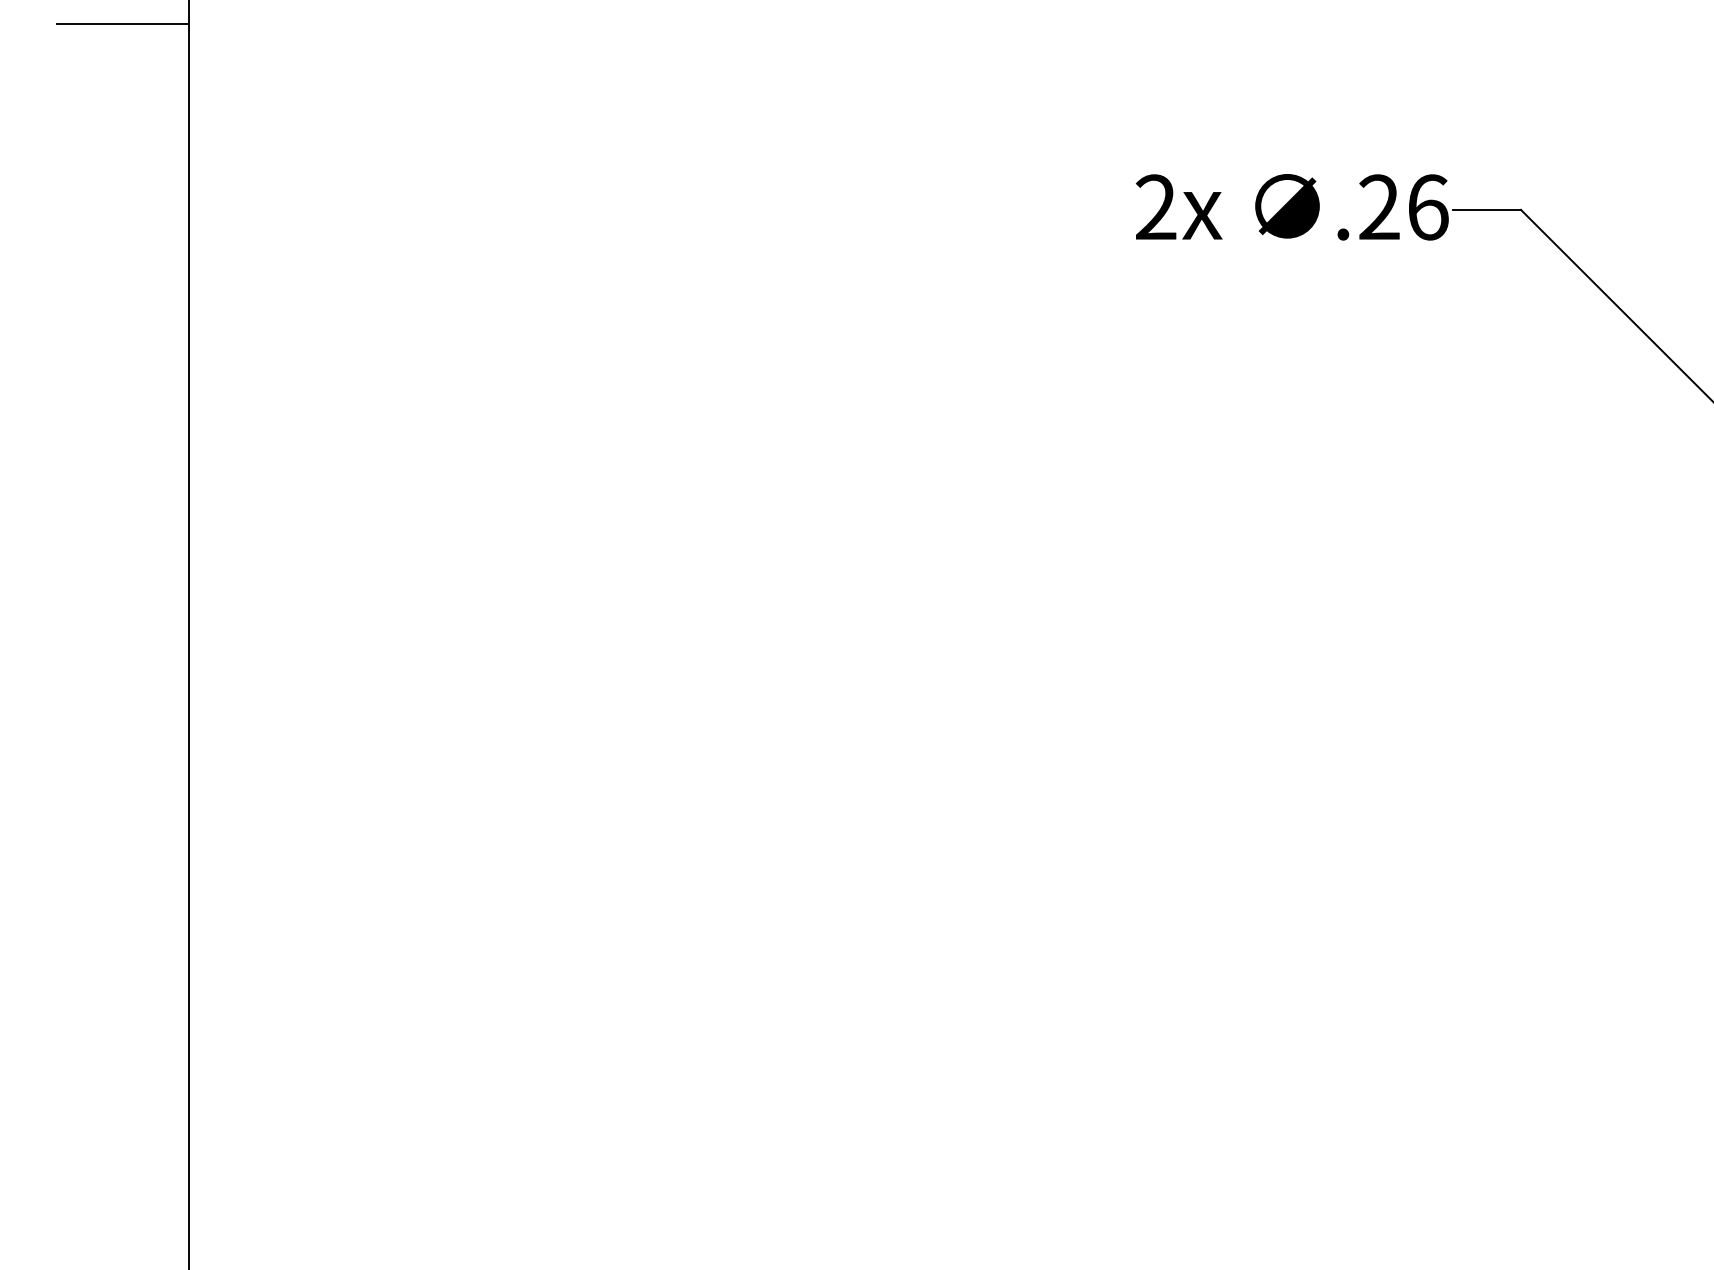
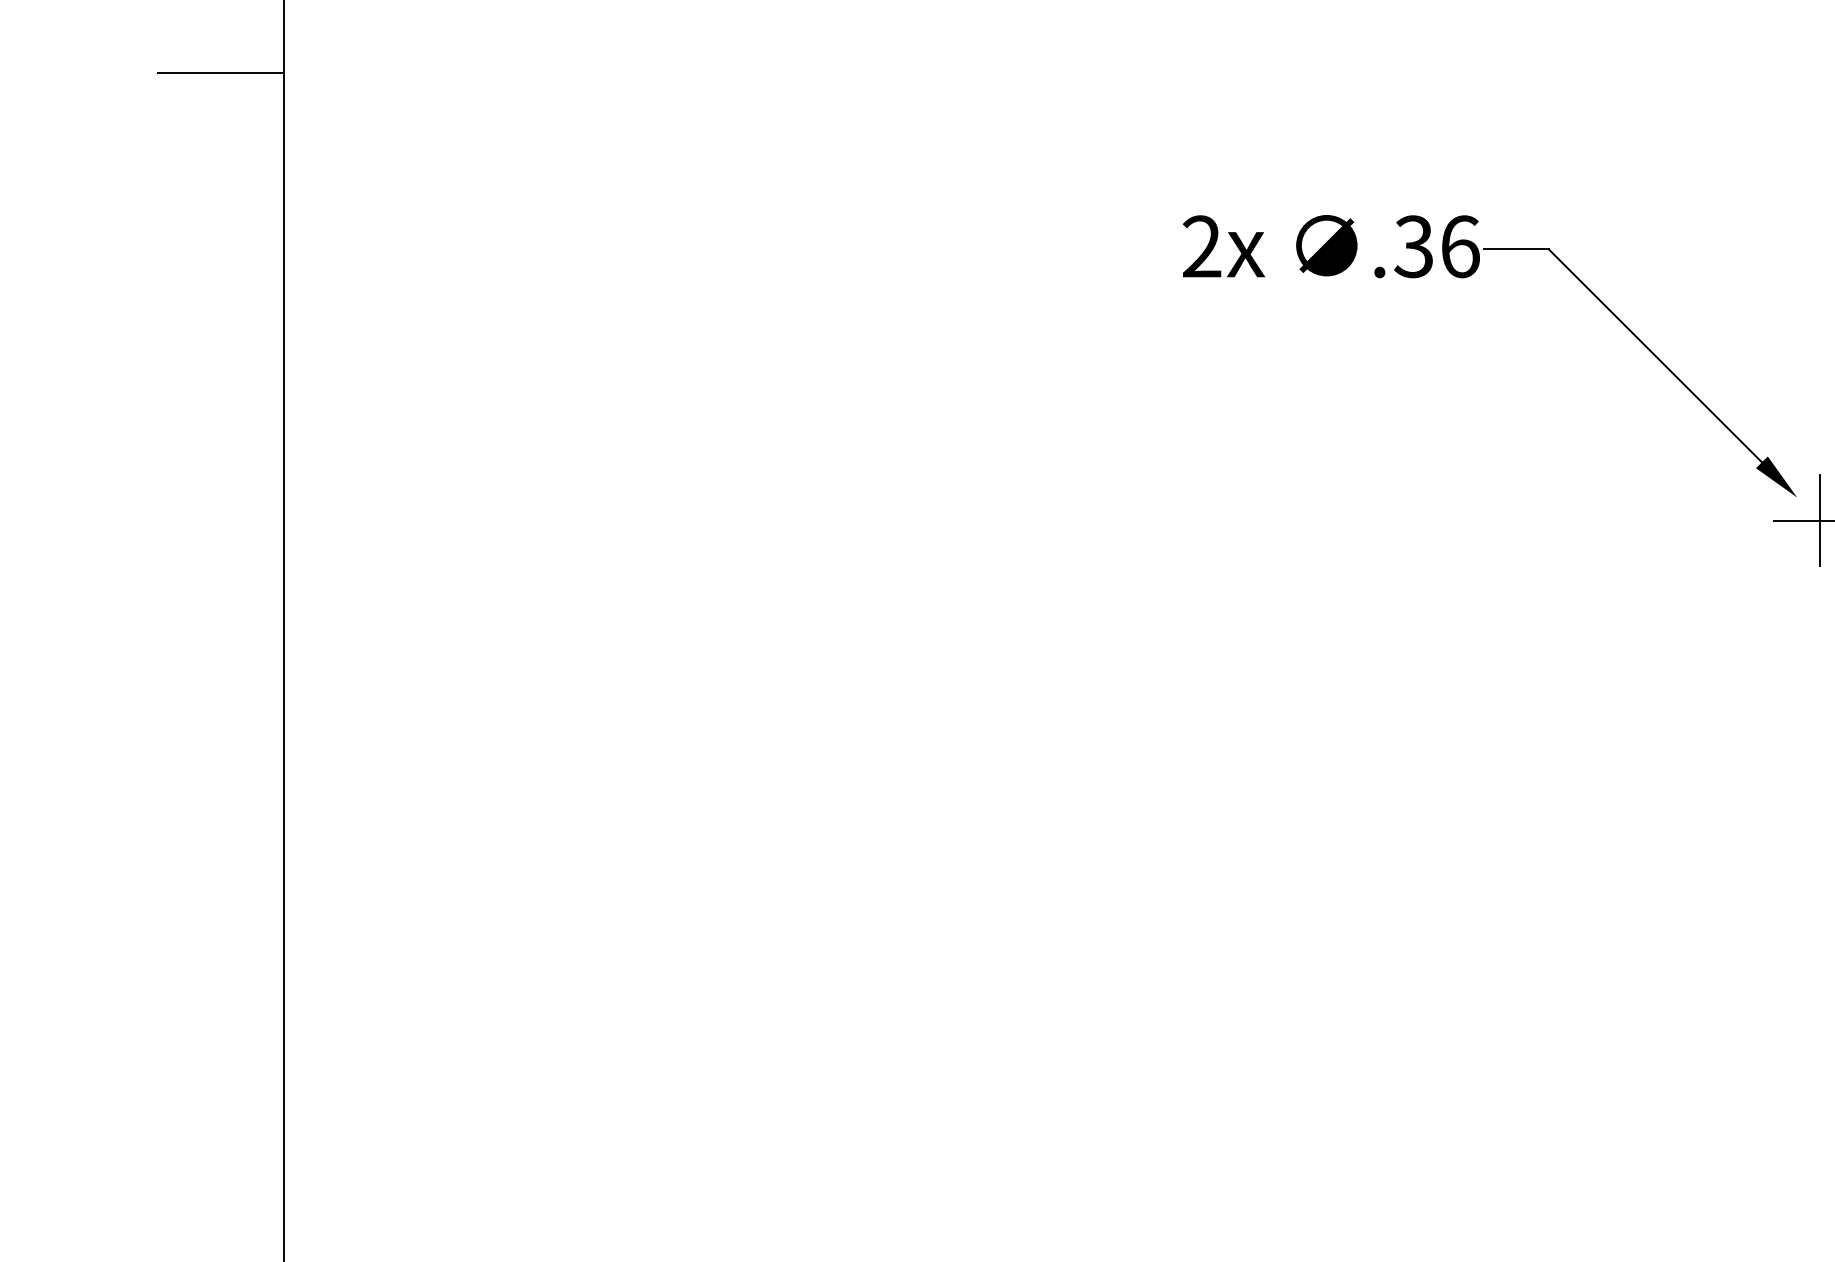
text: (1378, 207) -> (1413, 246), .26 -> .36

